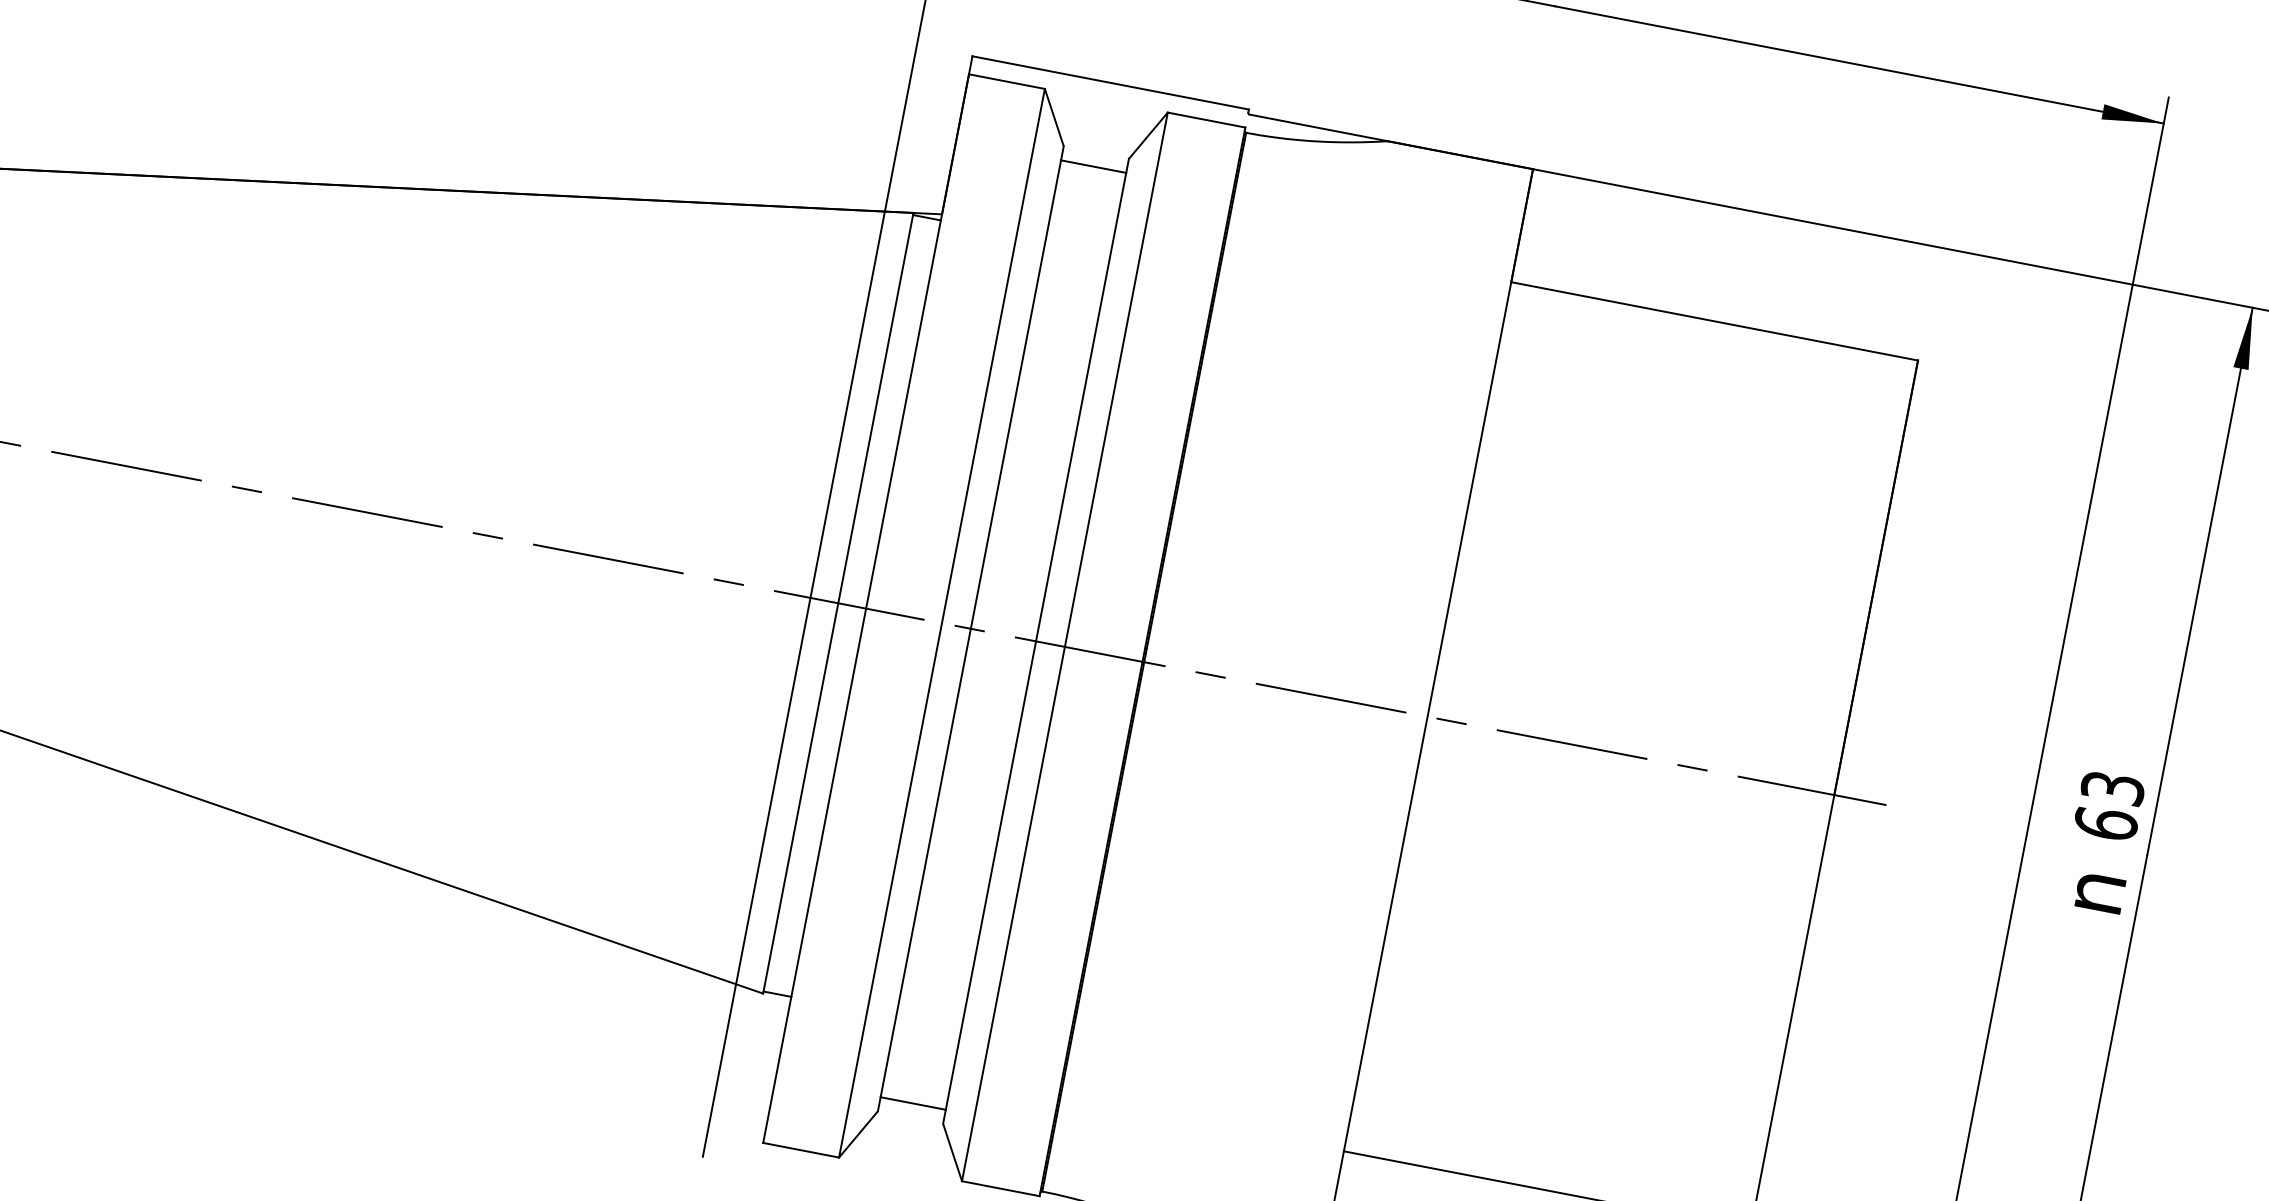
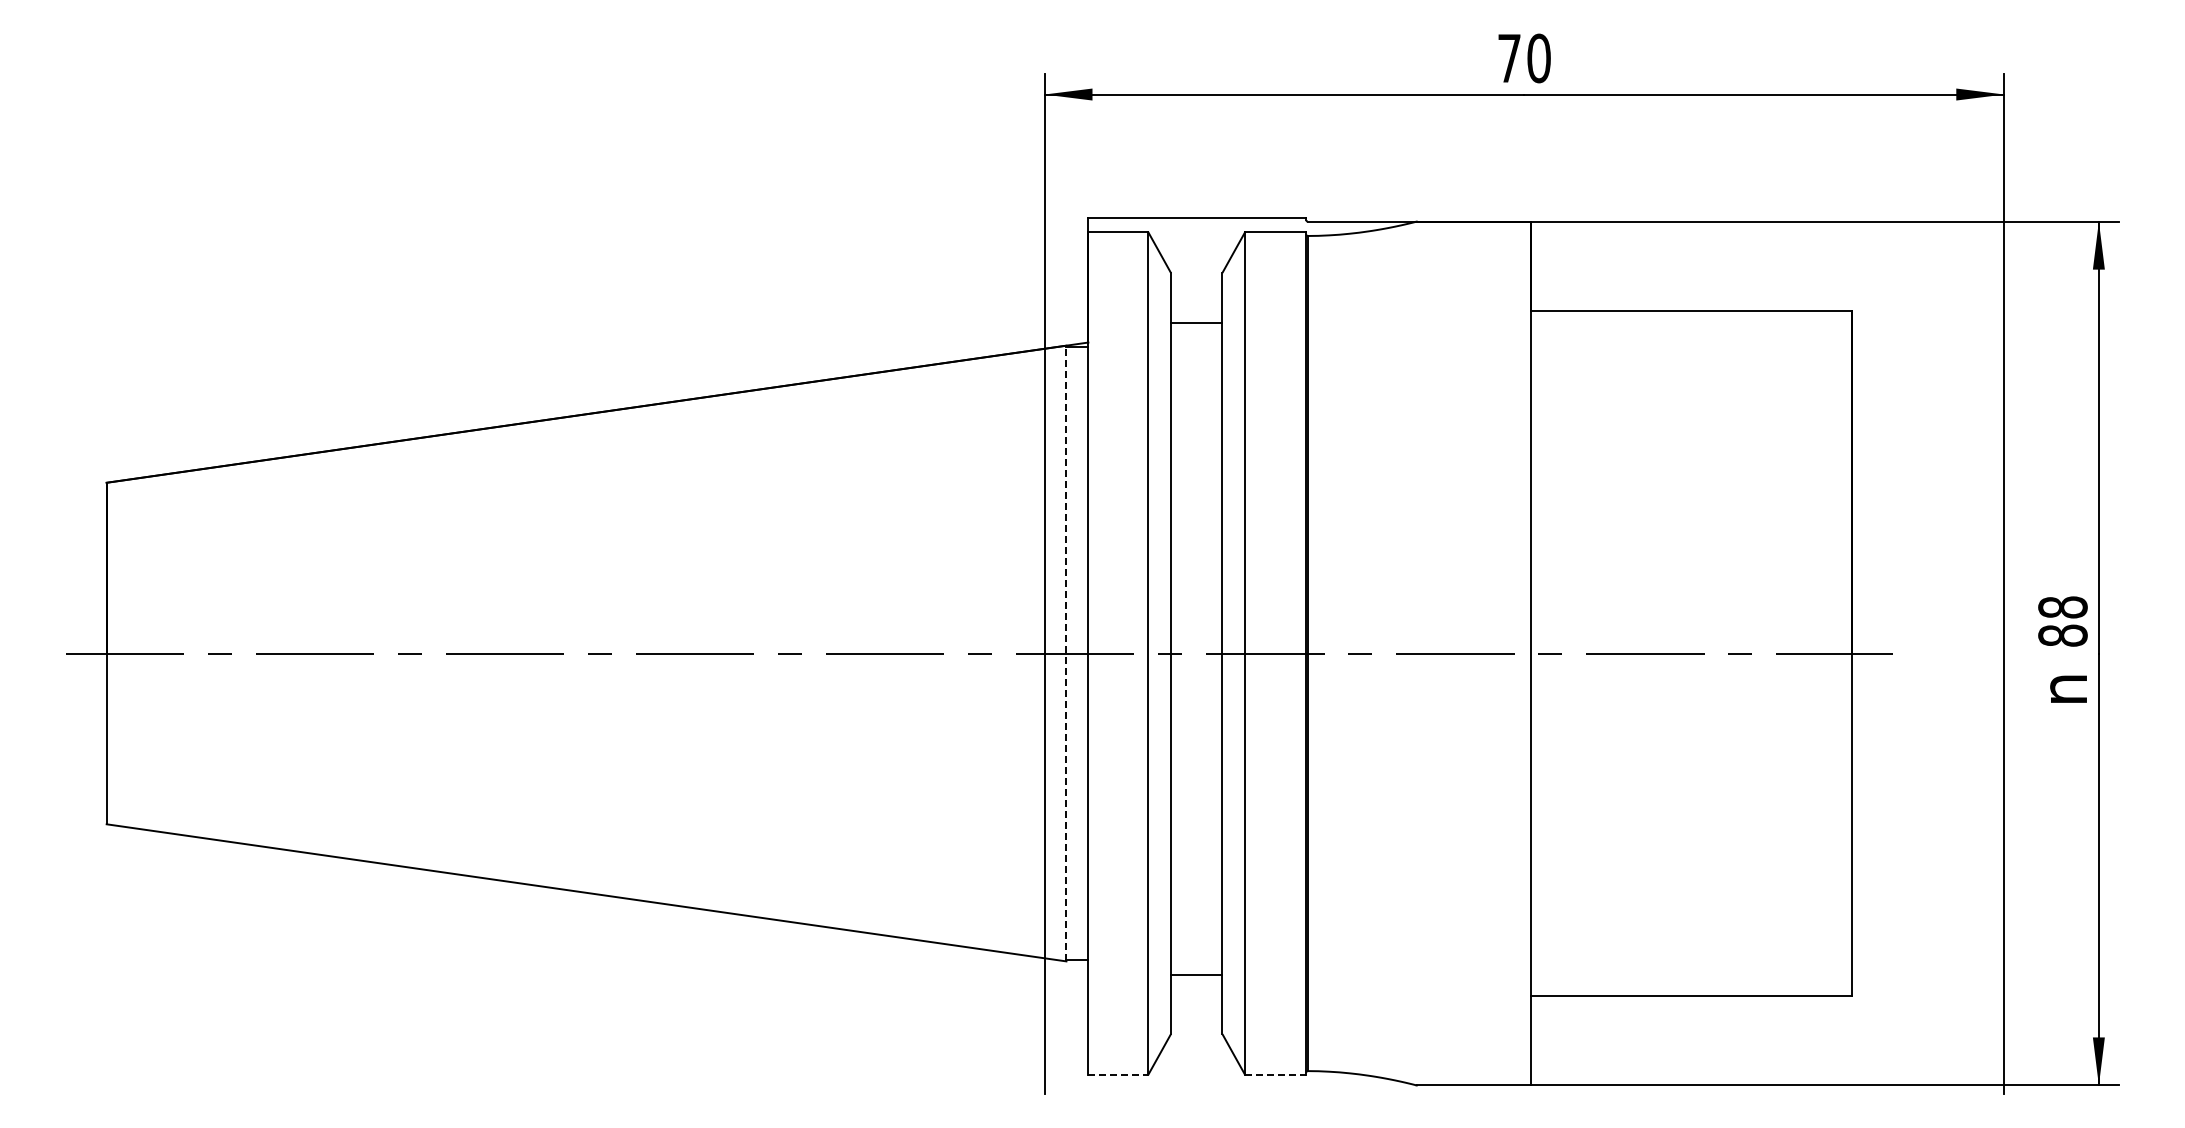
line: (1093, 167) -> (1196, 323), moved
line: (838, 603) -> (1066, 653), solid -> dashed
text: (2108, 805) -> (2062, 621), 63 -> 88
line: (912, 1104) -> (1196, 975), moved
line: (801, 1149) -> (1118, 1074), solid -> dashed
line: (1000, 1188) -> (1275, 1074), solid -> dashed

